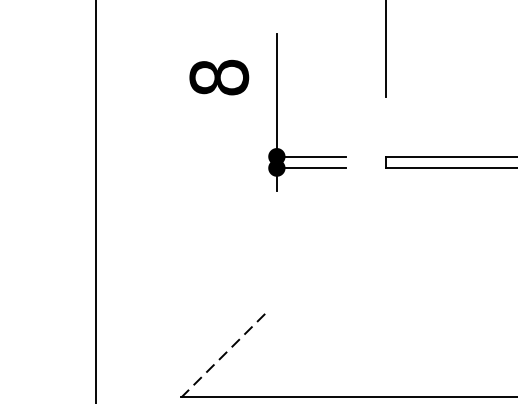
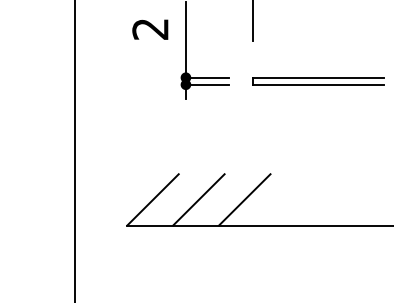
text: (219, 78) -> (150, 29), 8 -> 2
line: (297, 355) -> (198, 199), added
line: (372, 355) -> (244, 199), added
line: (222, 356) -> (152, 200), dashed -> solid

